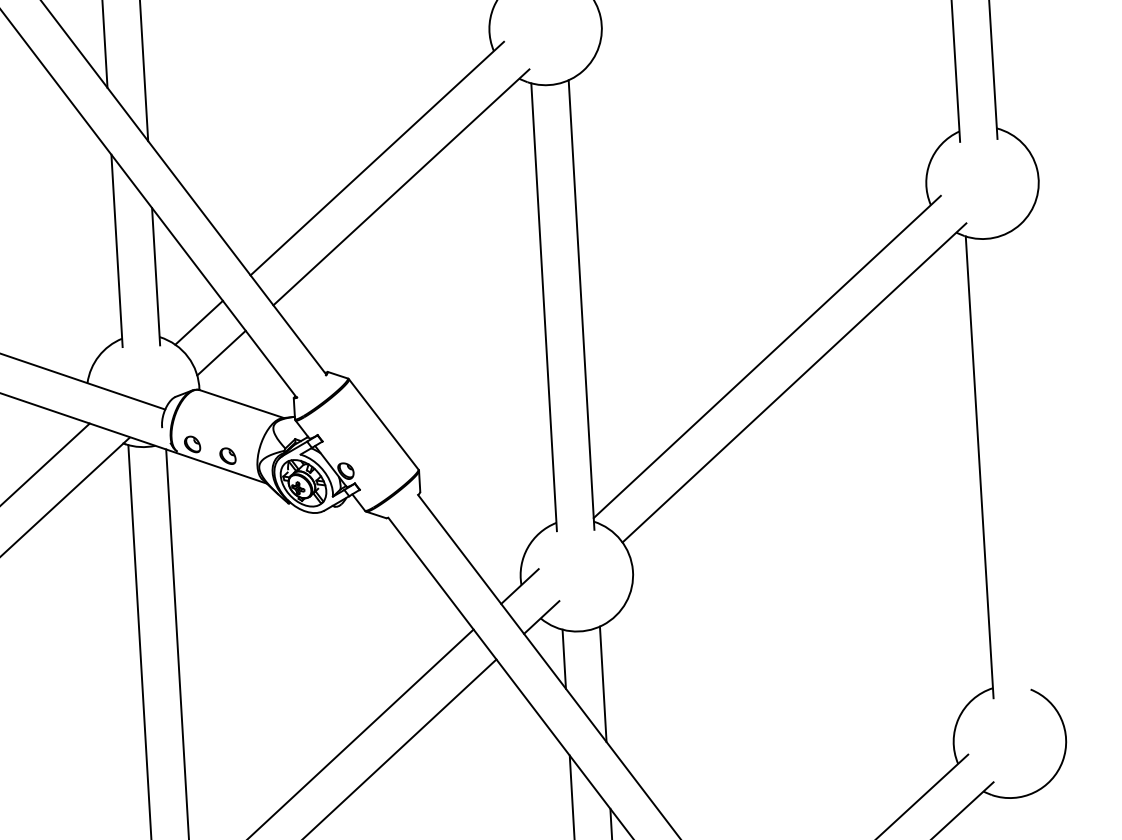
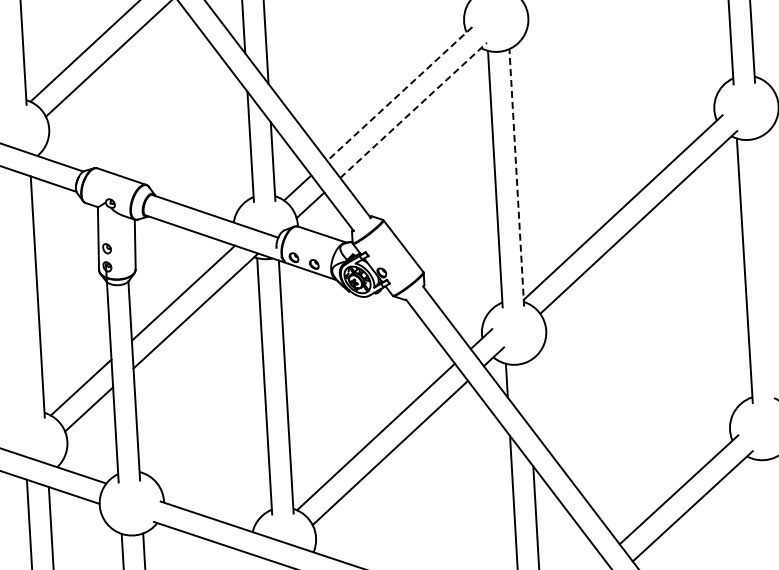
line: (376, 157) -> (399, 93), solid -> dashed
line: (401, 187) -> (413, 110), solid -> dashed
line: (581, 304) -> (516, 177), solid -> dashed
line: (603, 685) -> (529, 395), removed

